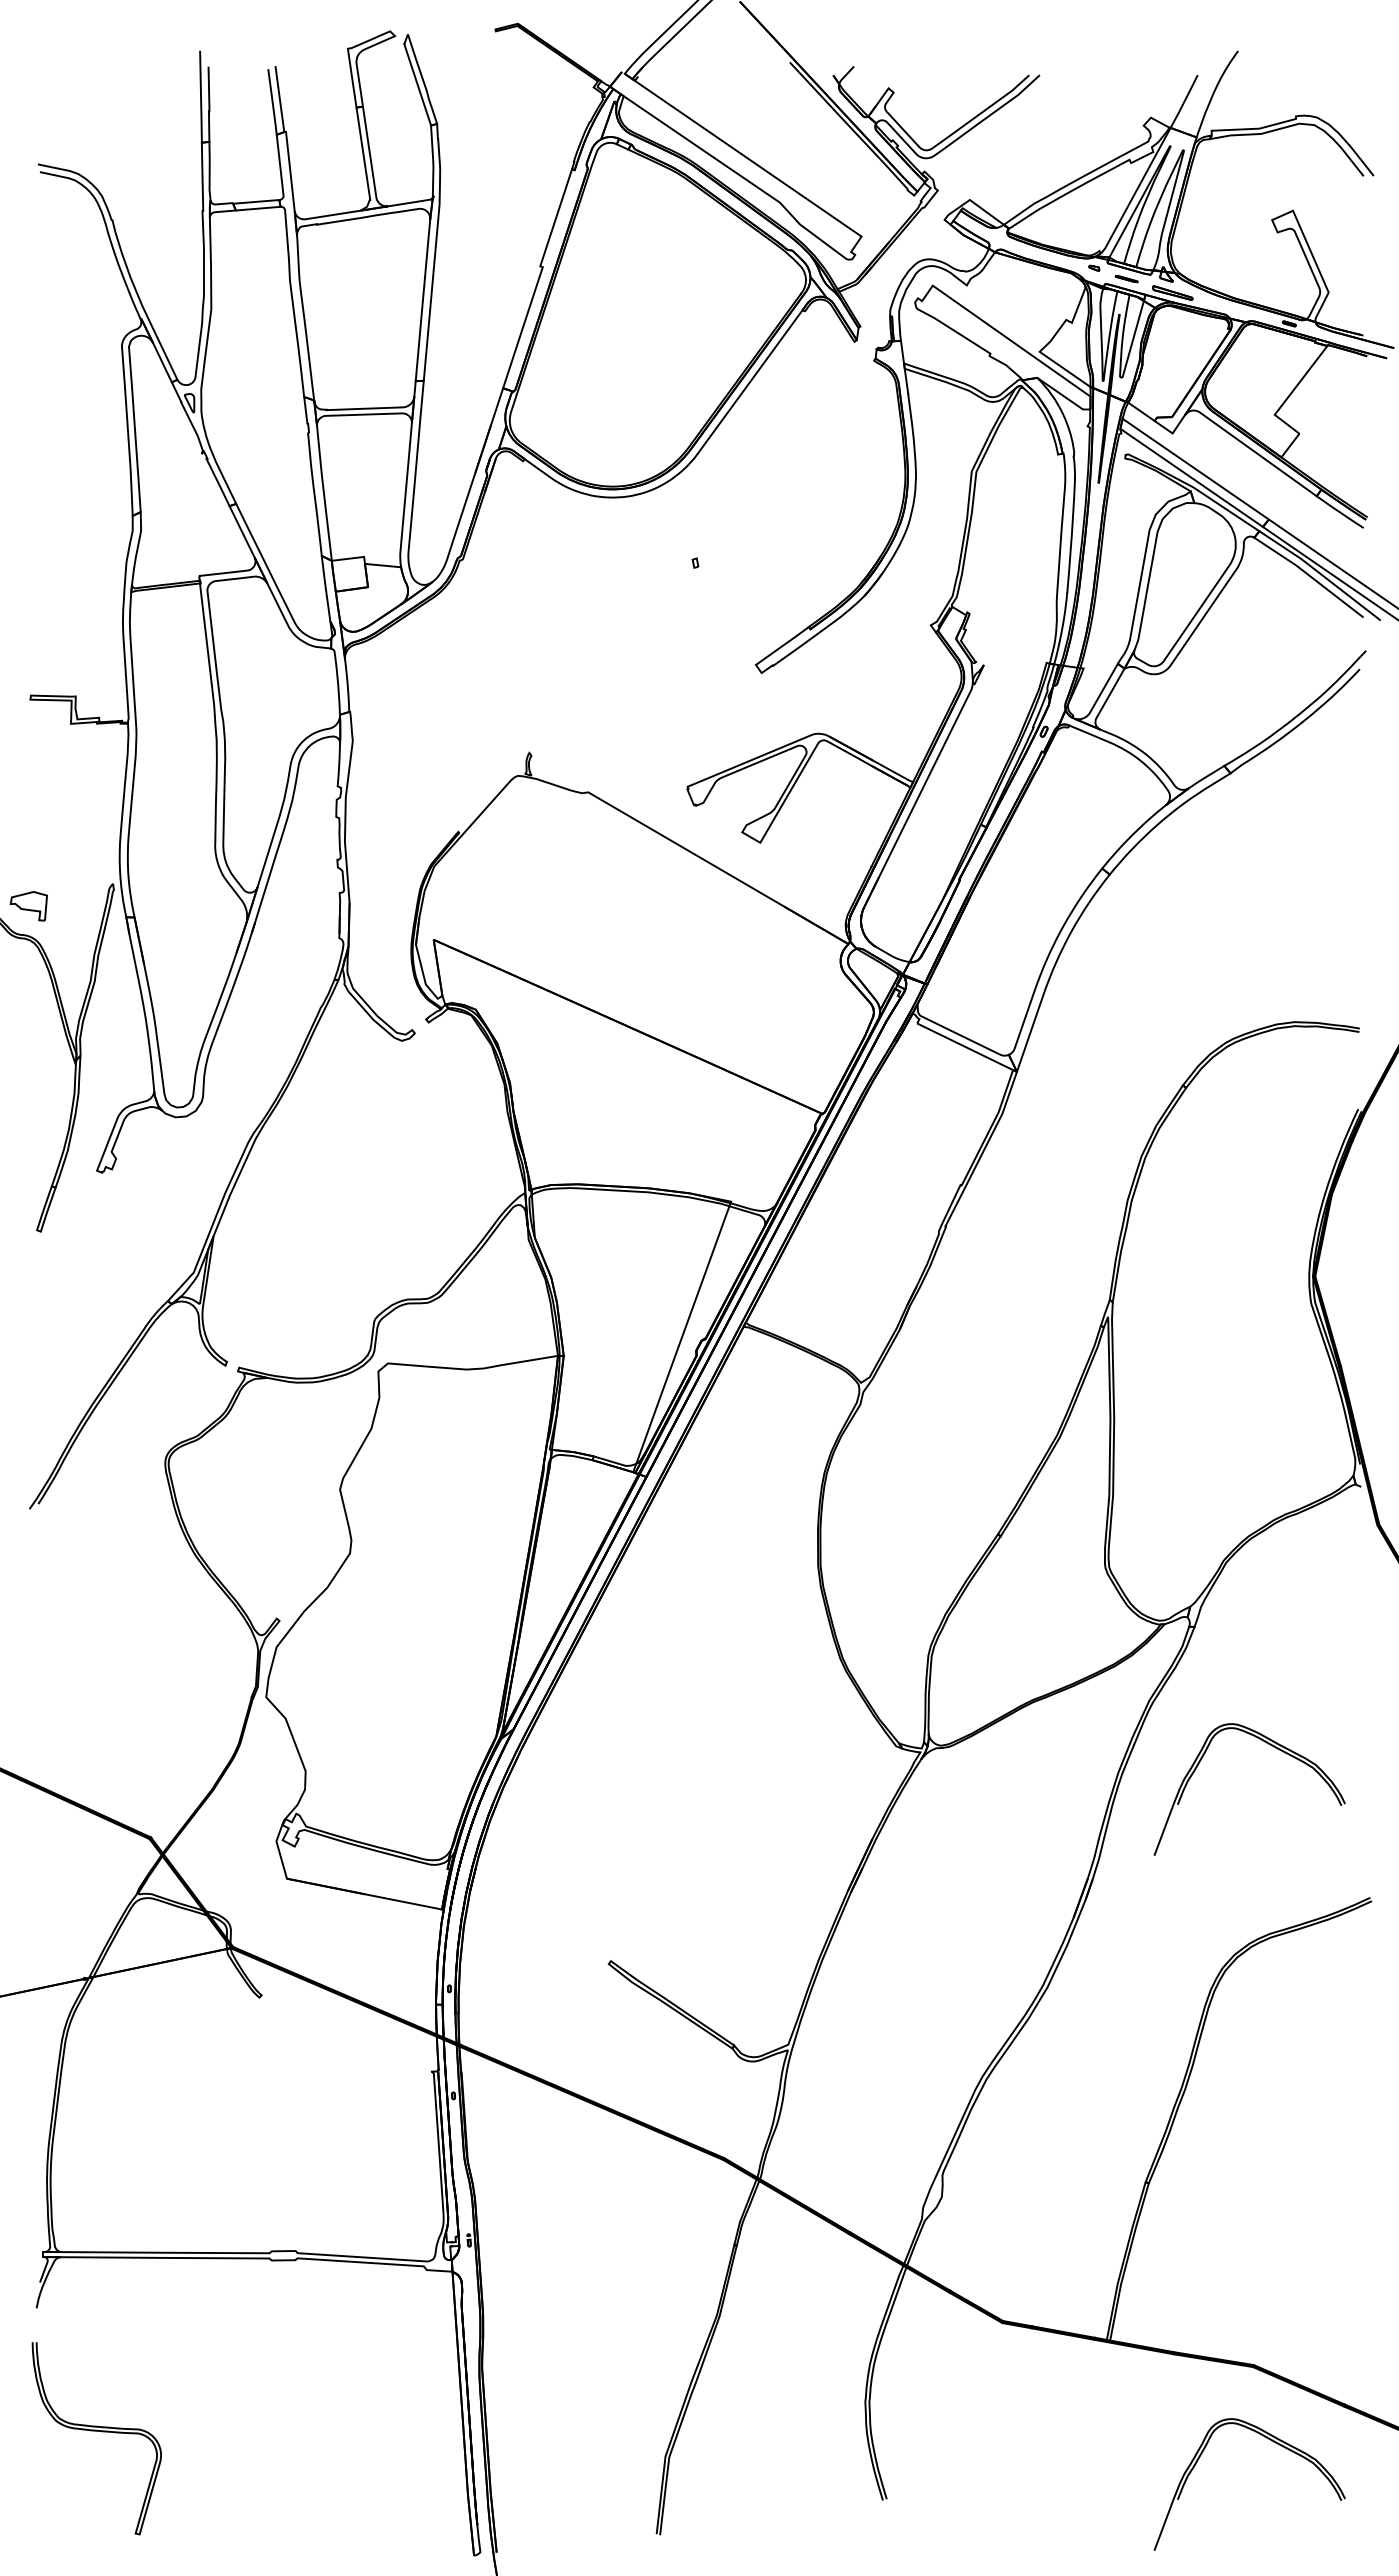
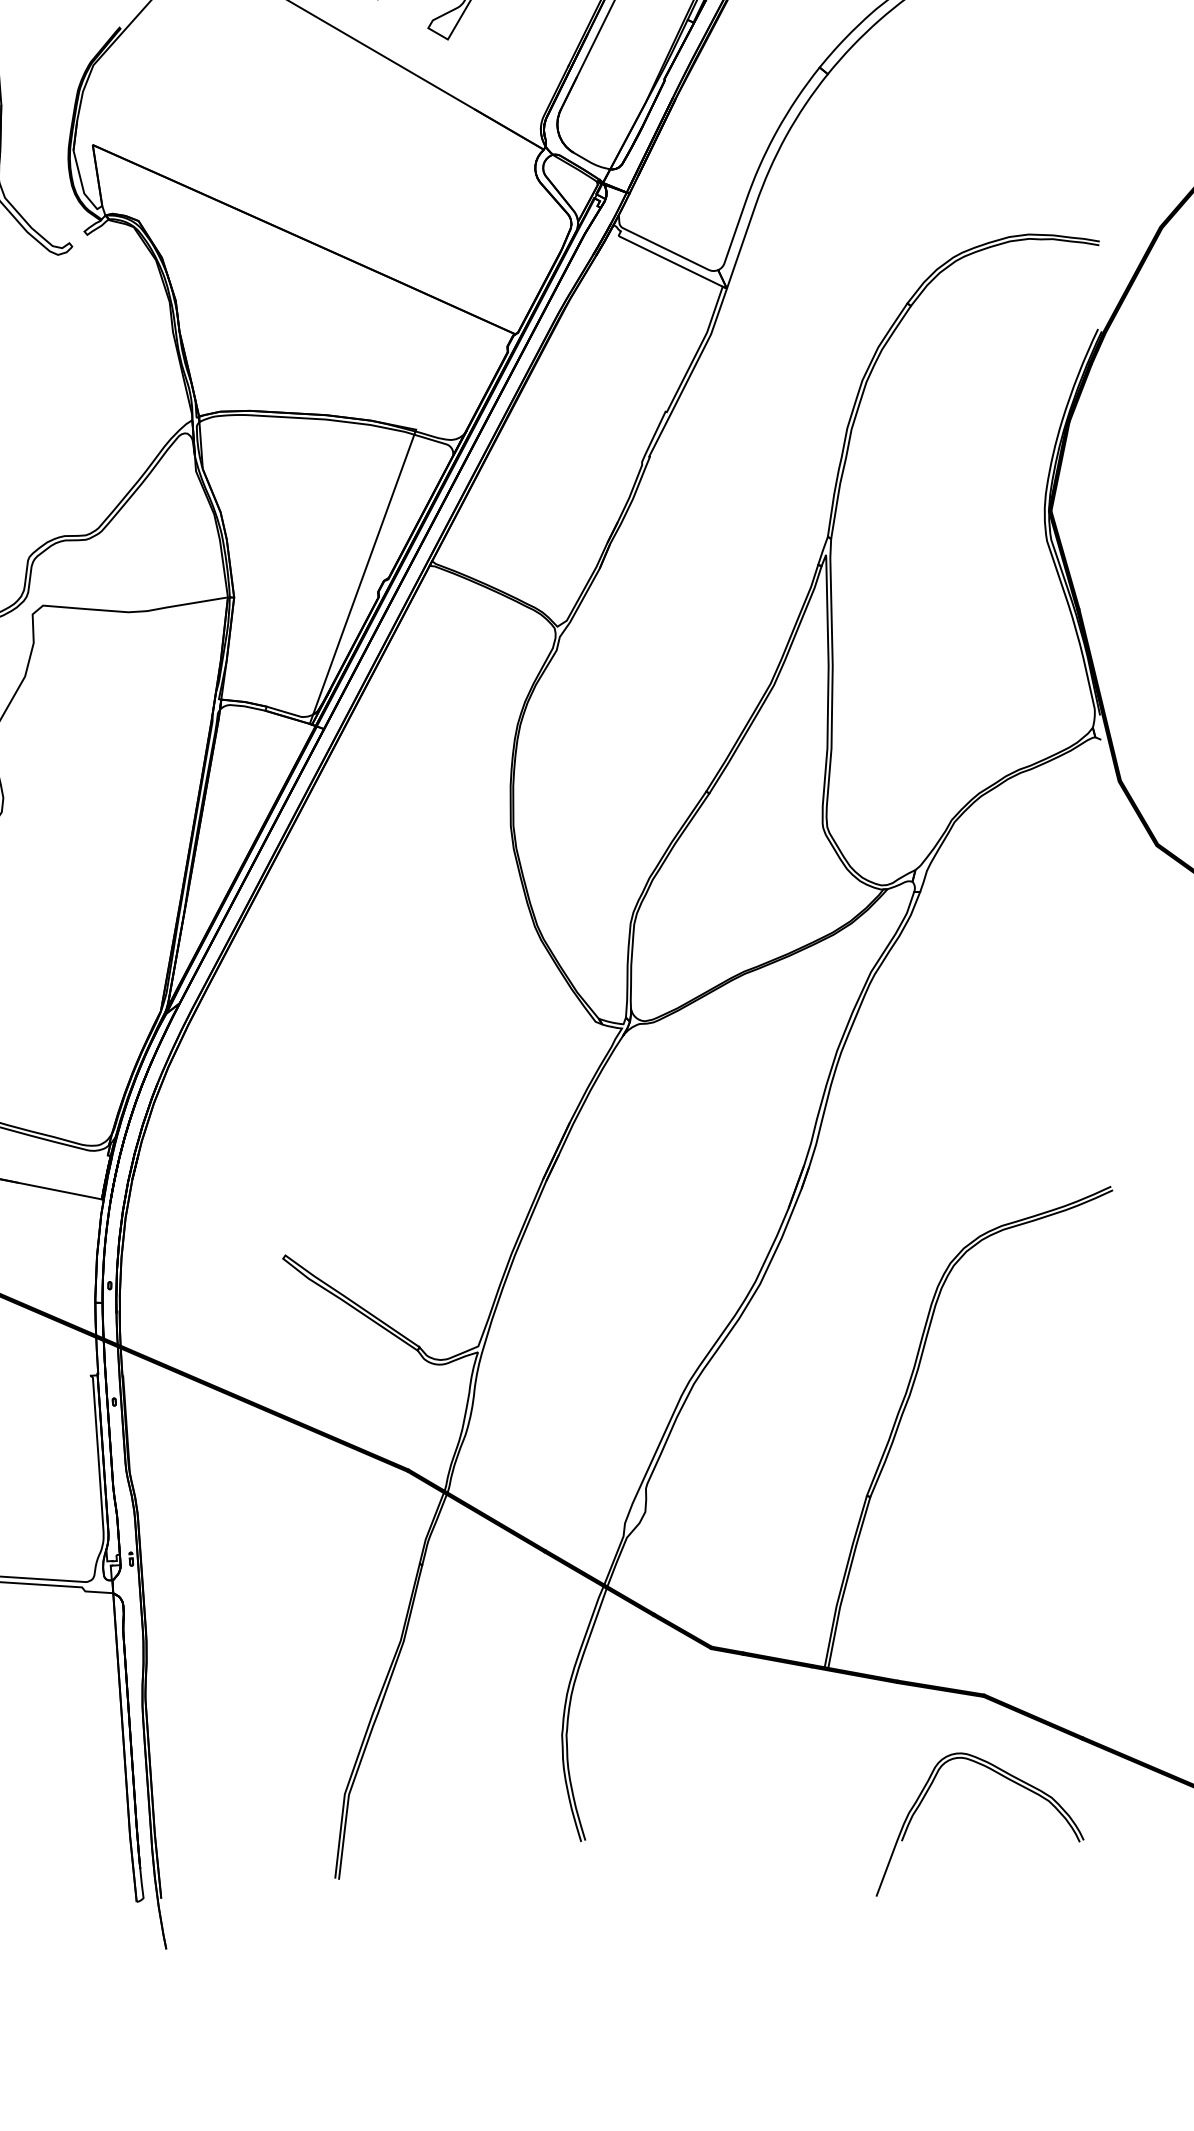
part: (1271, 1746) -> (1003, 1022), removed

